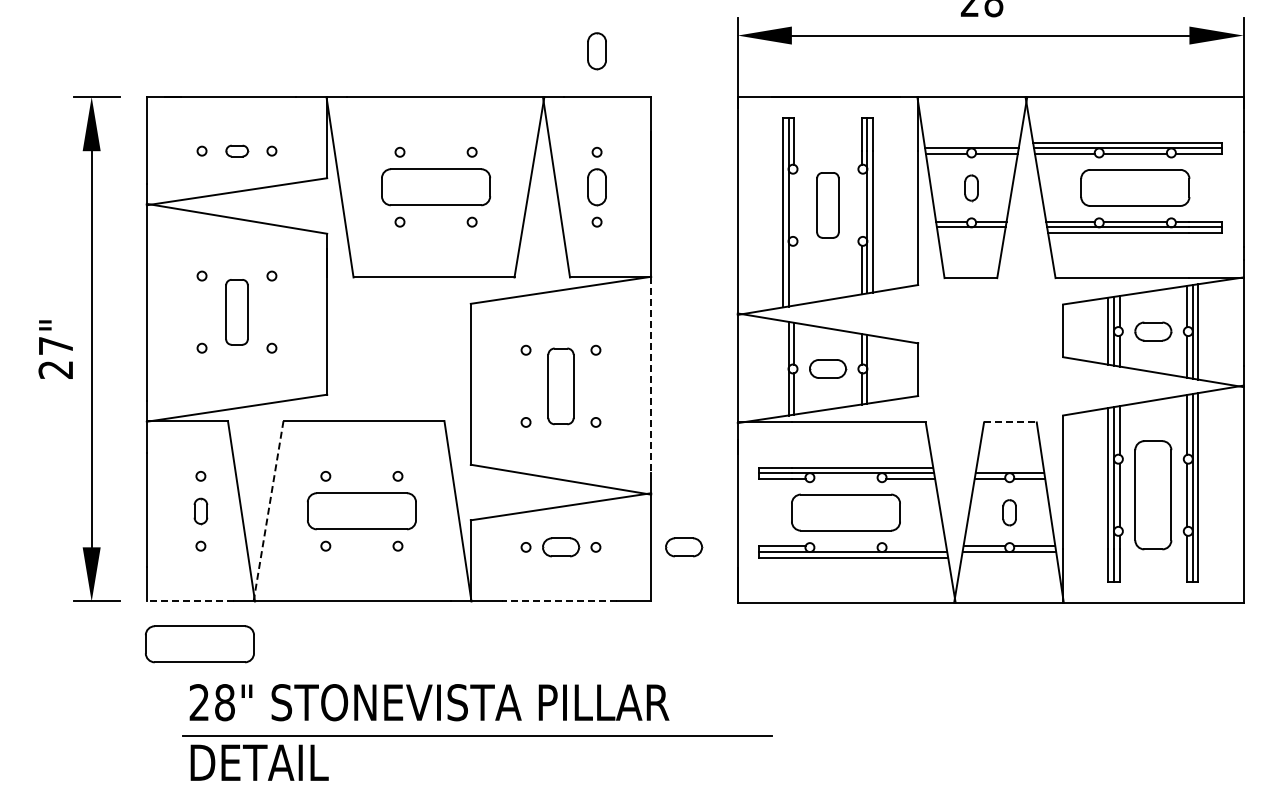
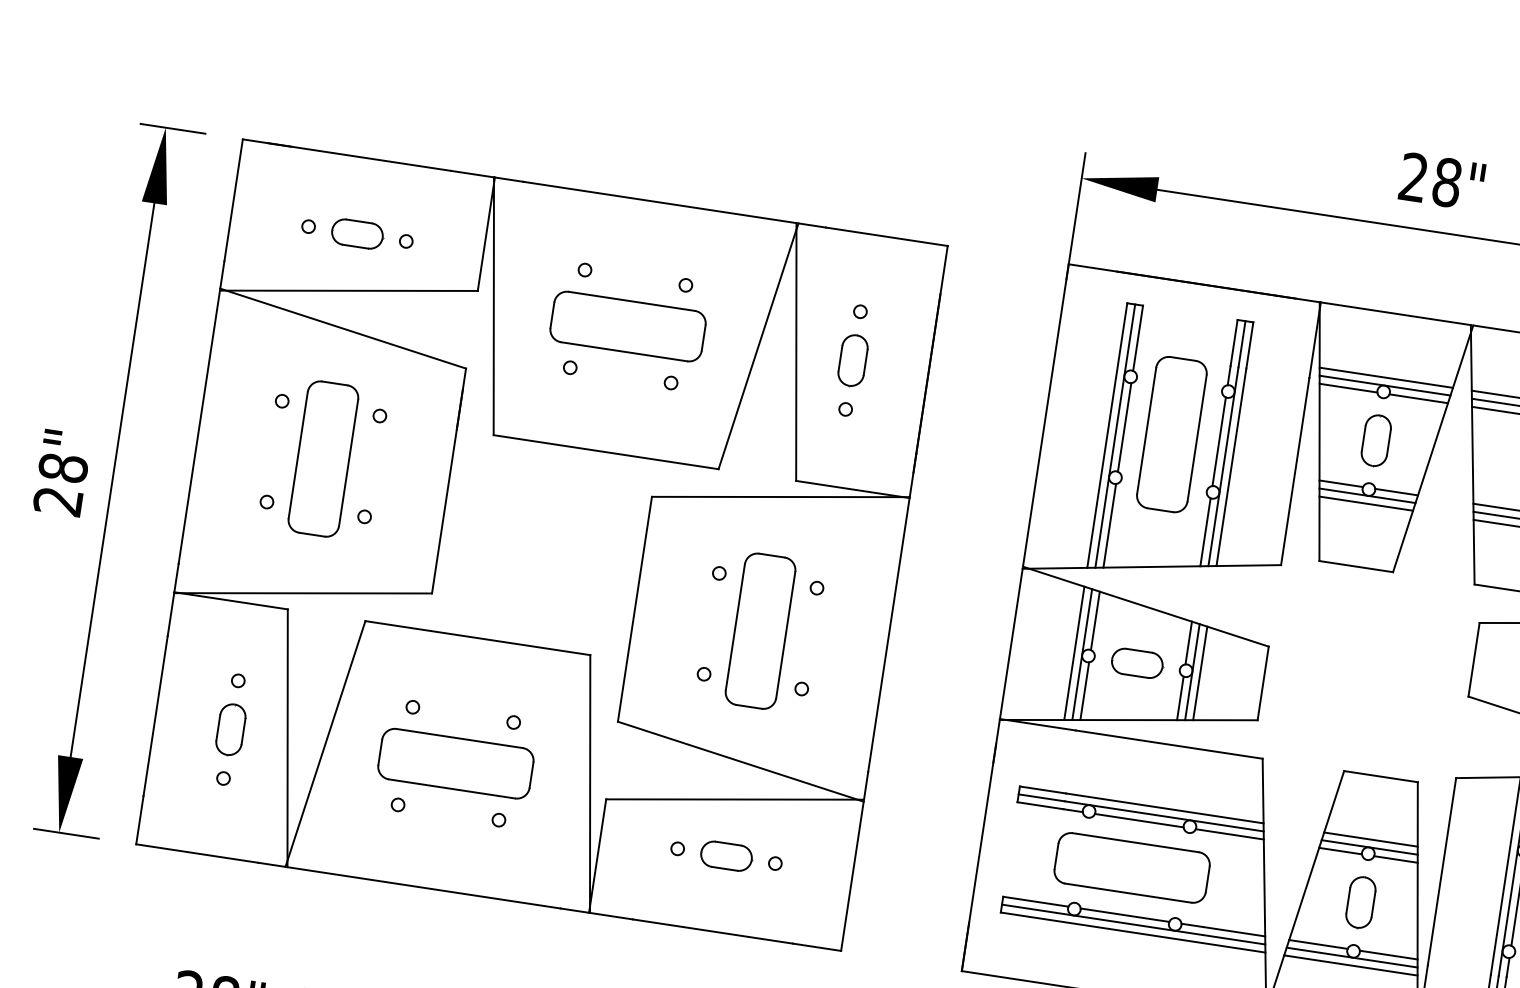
part: (596, 51) -> (880, 170), removed
line: (971, 142) -> (1385, 377), added
part: (237, 150) -> (358, 233), size x1.67
part: (971, 188) -> (1376, 441), size x1.43
line: (794, 205) -> (1125, 427), added
part: (827, 205) -> (1171, 434), size x1.67
line: (861, 205) -> (1218, 441), added
line: (970, 233) -> (1365, 504), added
line: (794, 275) -> (1110, 525), added
part: (236, 312) -> (322, 459), size x1.67
text: (55, 345) -> (62, 467), 27" -> 28"
line: (782, 368) -> (1073, 653), added
line: (873, 368) -> (1201, 672), added
line: (651, 375) -> (889, 635), dashed -> solid
part: (560, 386) -> (759, 631), size x1.43
line: (1010, 422) -> (1381, 776), dashed -> solid
line: (1009, 467) -> (1370, 839), added
line: (845, 478) -> (1138, 820), added
line: (268, 510) -> (325, 742), dashed -> solid
part: (200, 511) -> (230, 729), size x1.43
part: (1009, 512) -> (1360, 902), size x1.43
line: (845, 546) -> (1124, 915), added
line: (916, 546) -> (1223, 930), added
part: (684, 547) -> (899, 882), removed
line: (1009, 557) -> (1351, 965), added
line: (190, 601) -> (197, 853), dashed -> solid
line: (558, 601) -> (711, 931), dashed -> solid
part: (199, 644) -> (200, 915), removed

